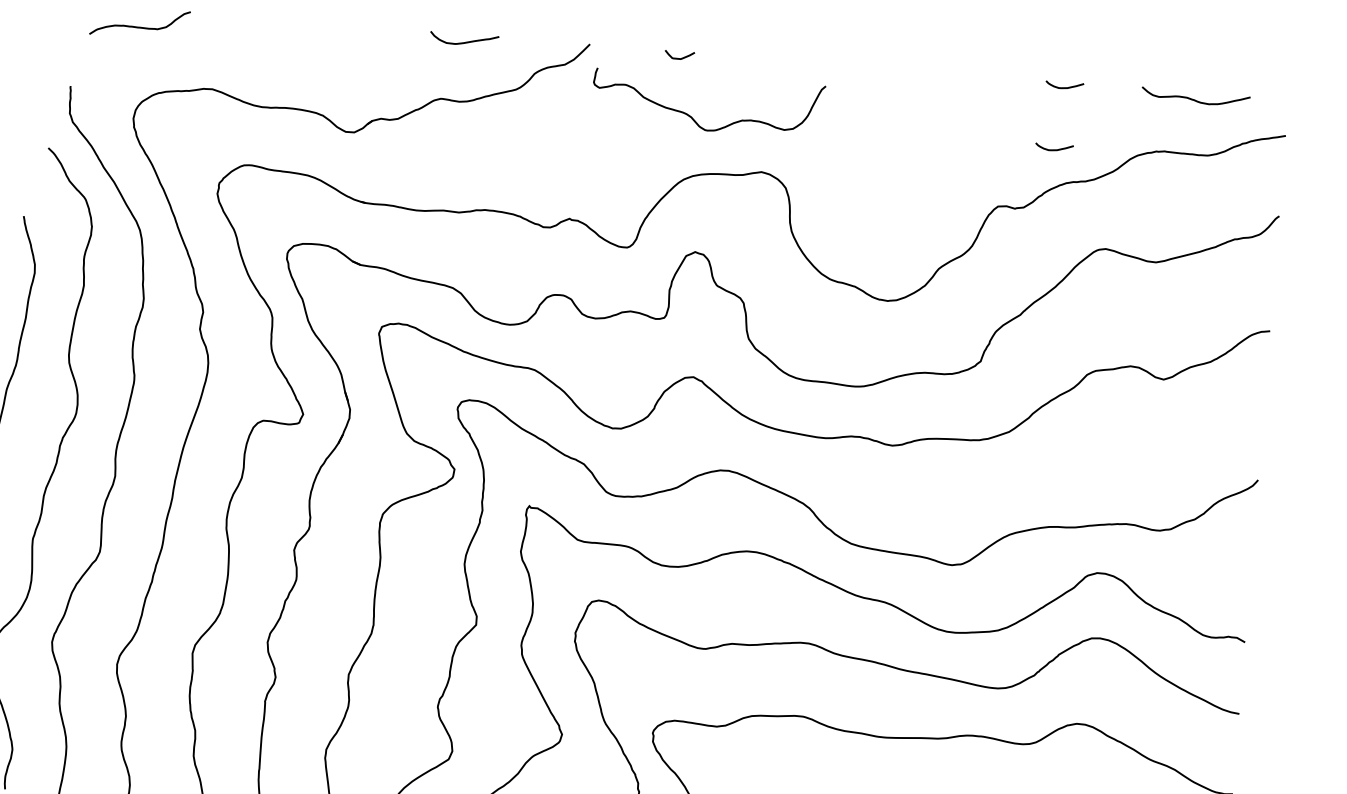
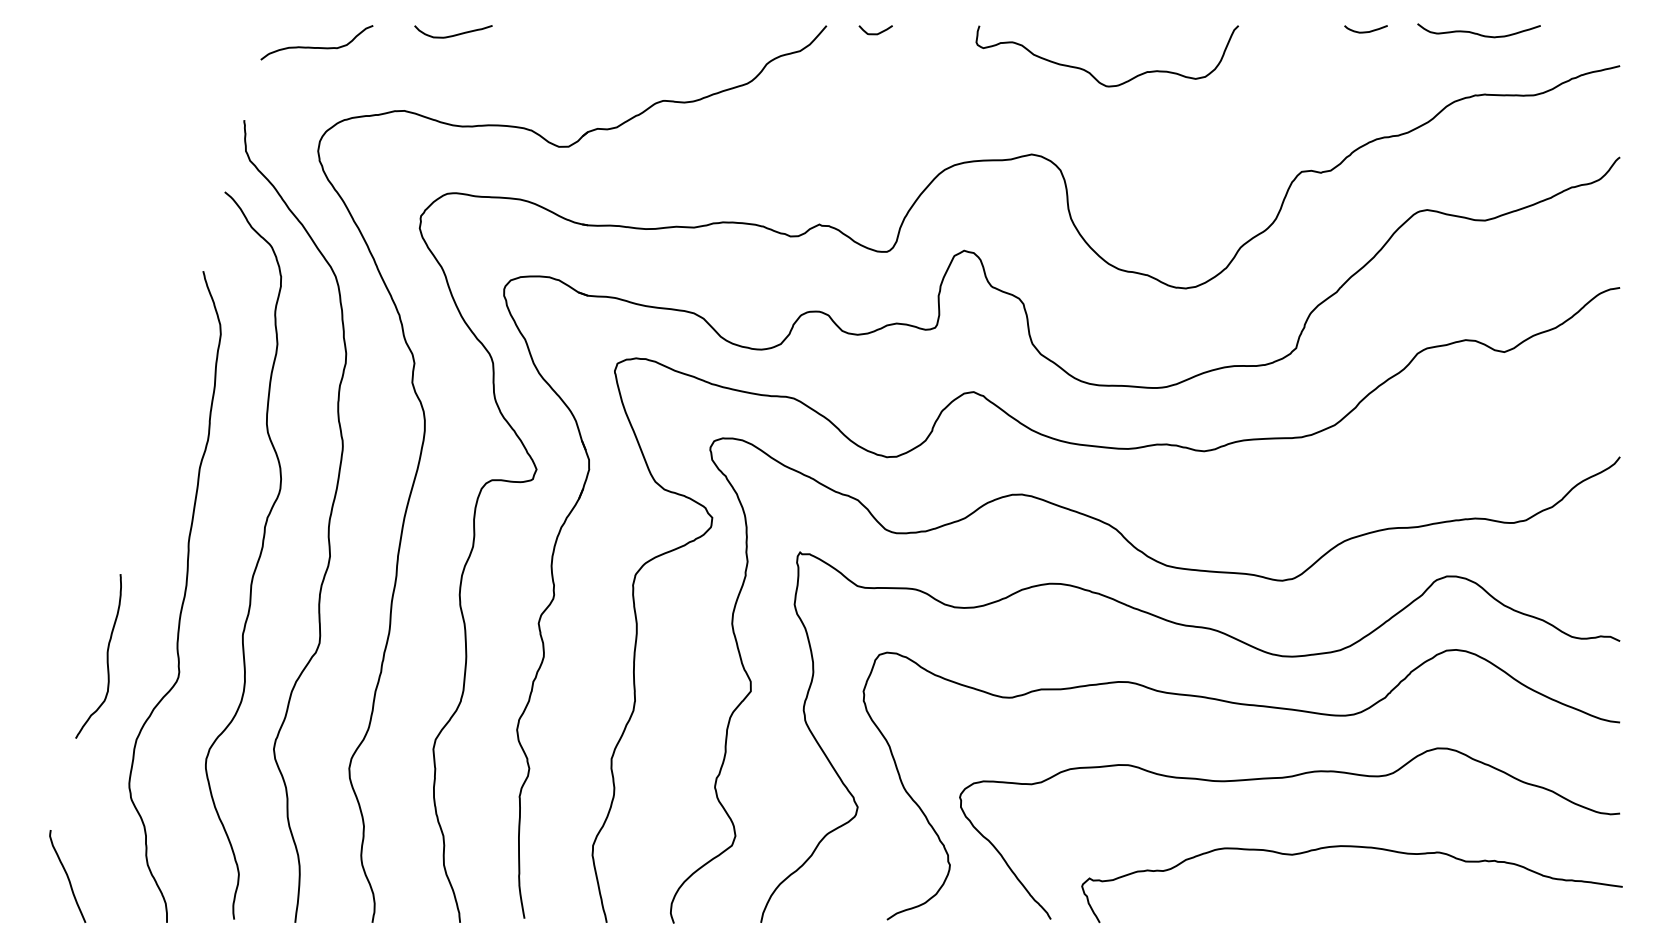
curve: (464, 41) -> (453, 34), moved
curve: (679, 58) -> (875, 33), moved
curve: (1195, 99) -> (1478, 33), moved
curve: (692, 116) -> (1090, 72), moved
curve: (1053, 149) -> (1359, 102), removed

